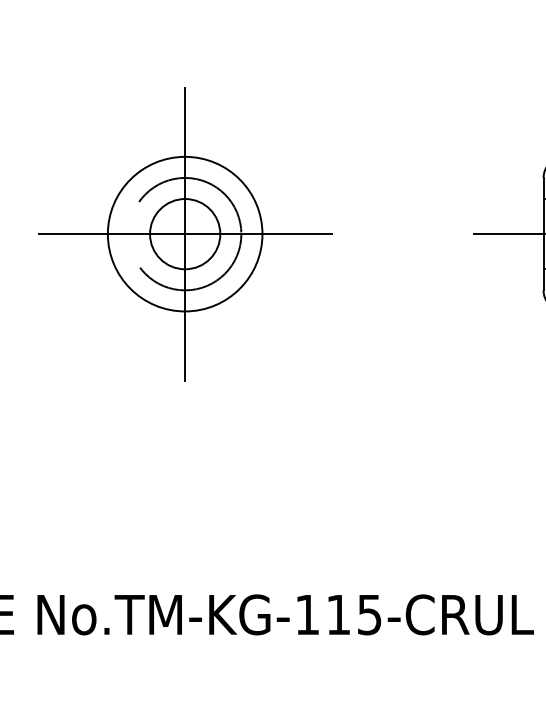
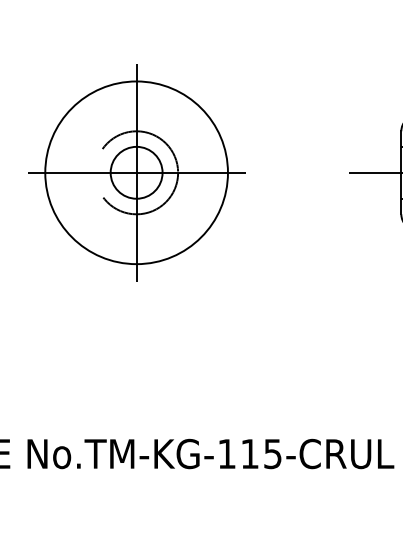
circle: (184, 233) -> (136, 172), size x1.6

